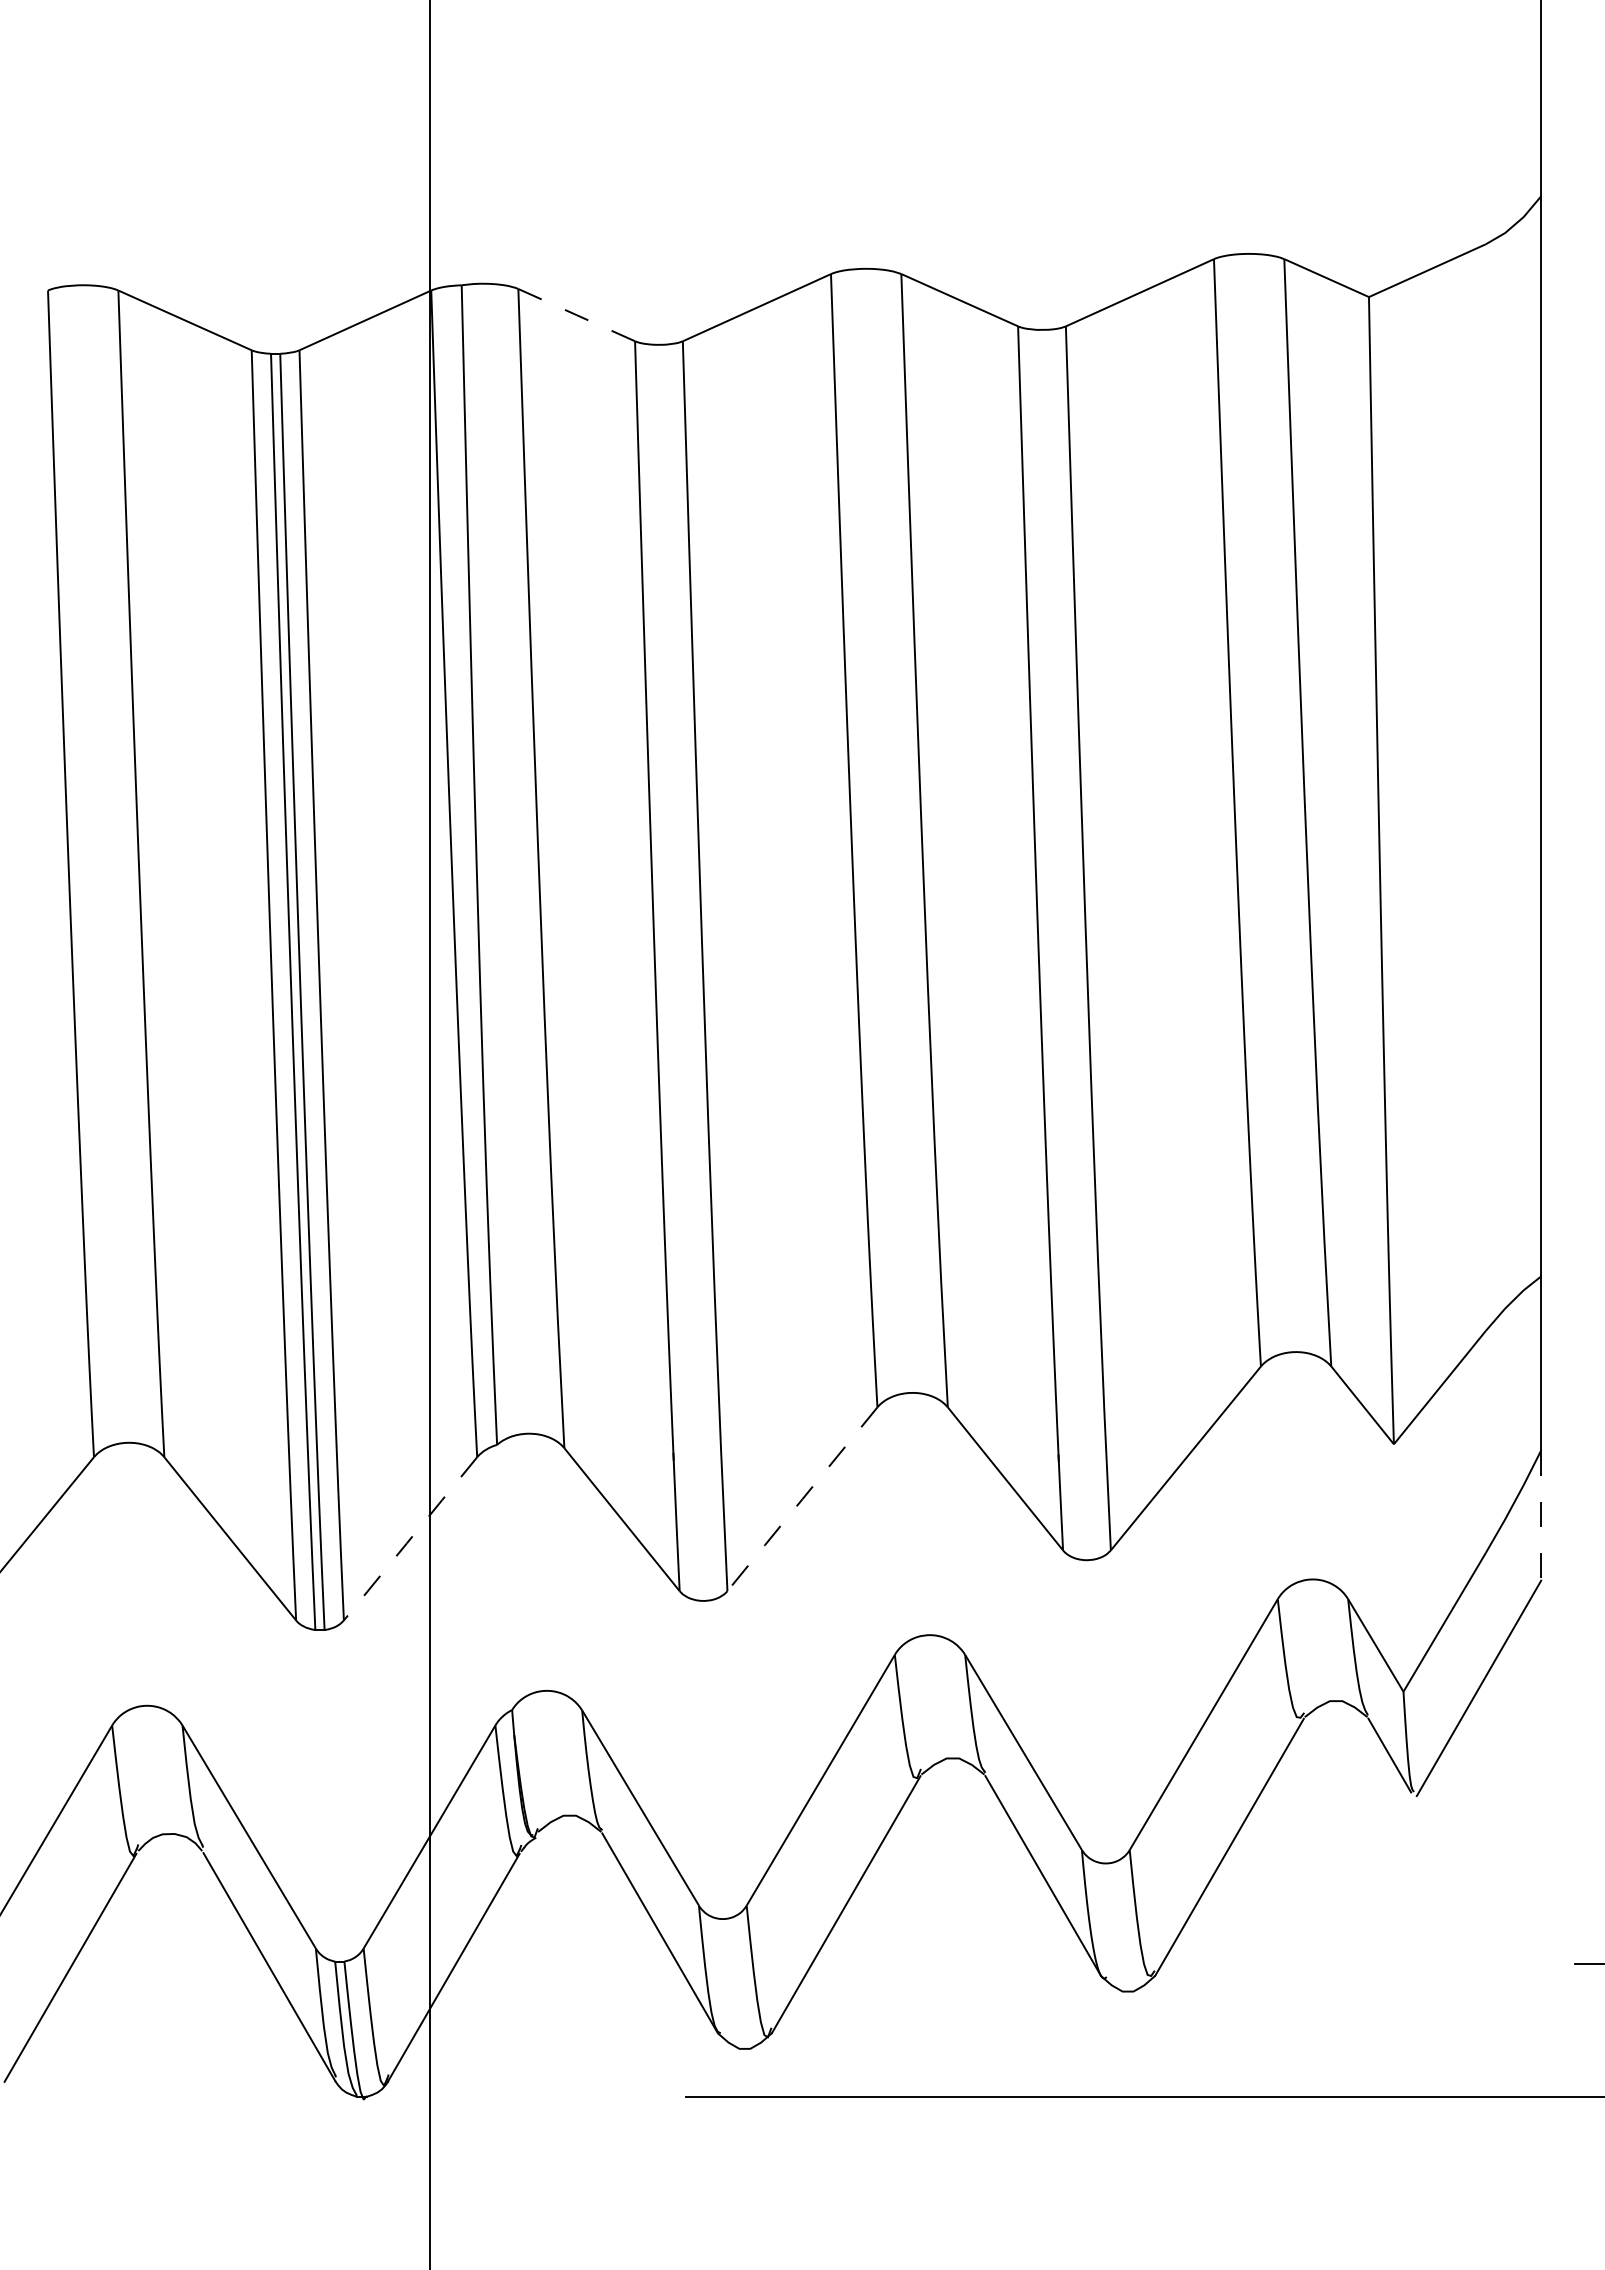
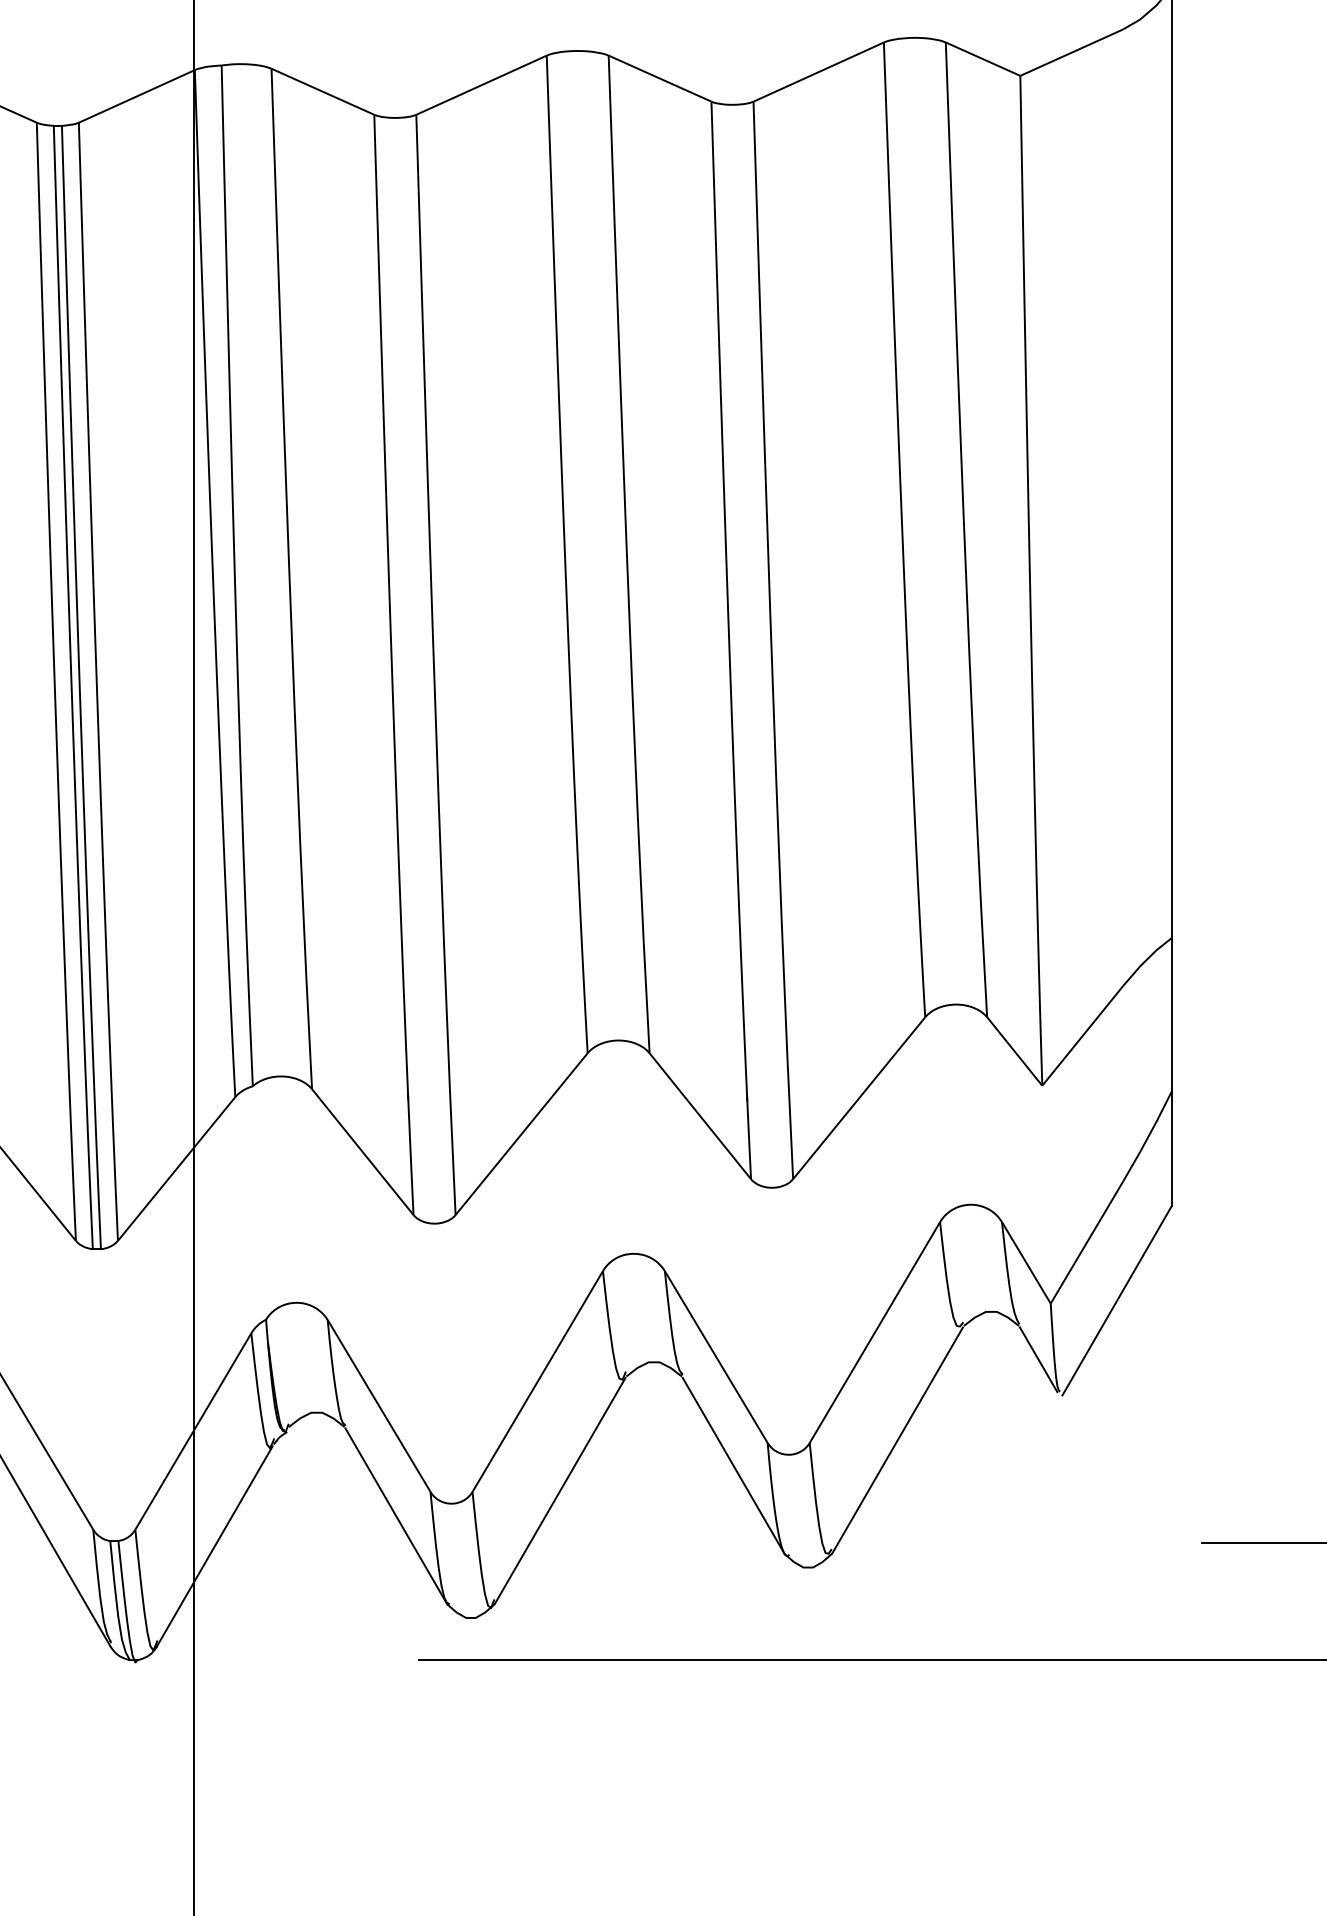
line: (575, 314) -> (321, 91), dashed -> solid
line: (801, 1500) -> (520, 1135), dashed -> solid
line: (1541, 1516) -> (1172, 1149), dashed -> solid
line: (410, 1538) -> (176, 1168), dashed -> solid

